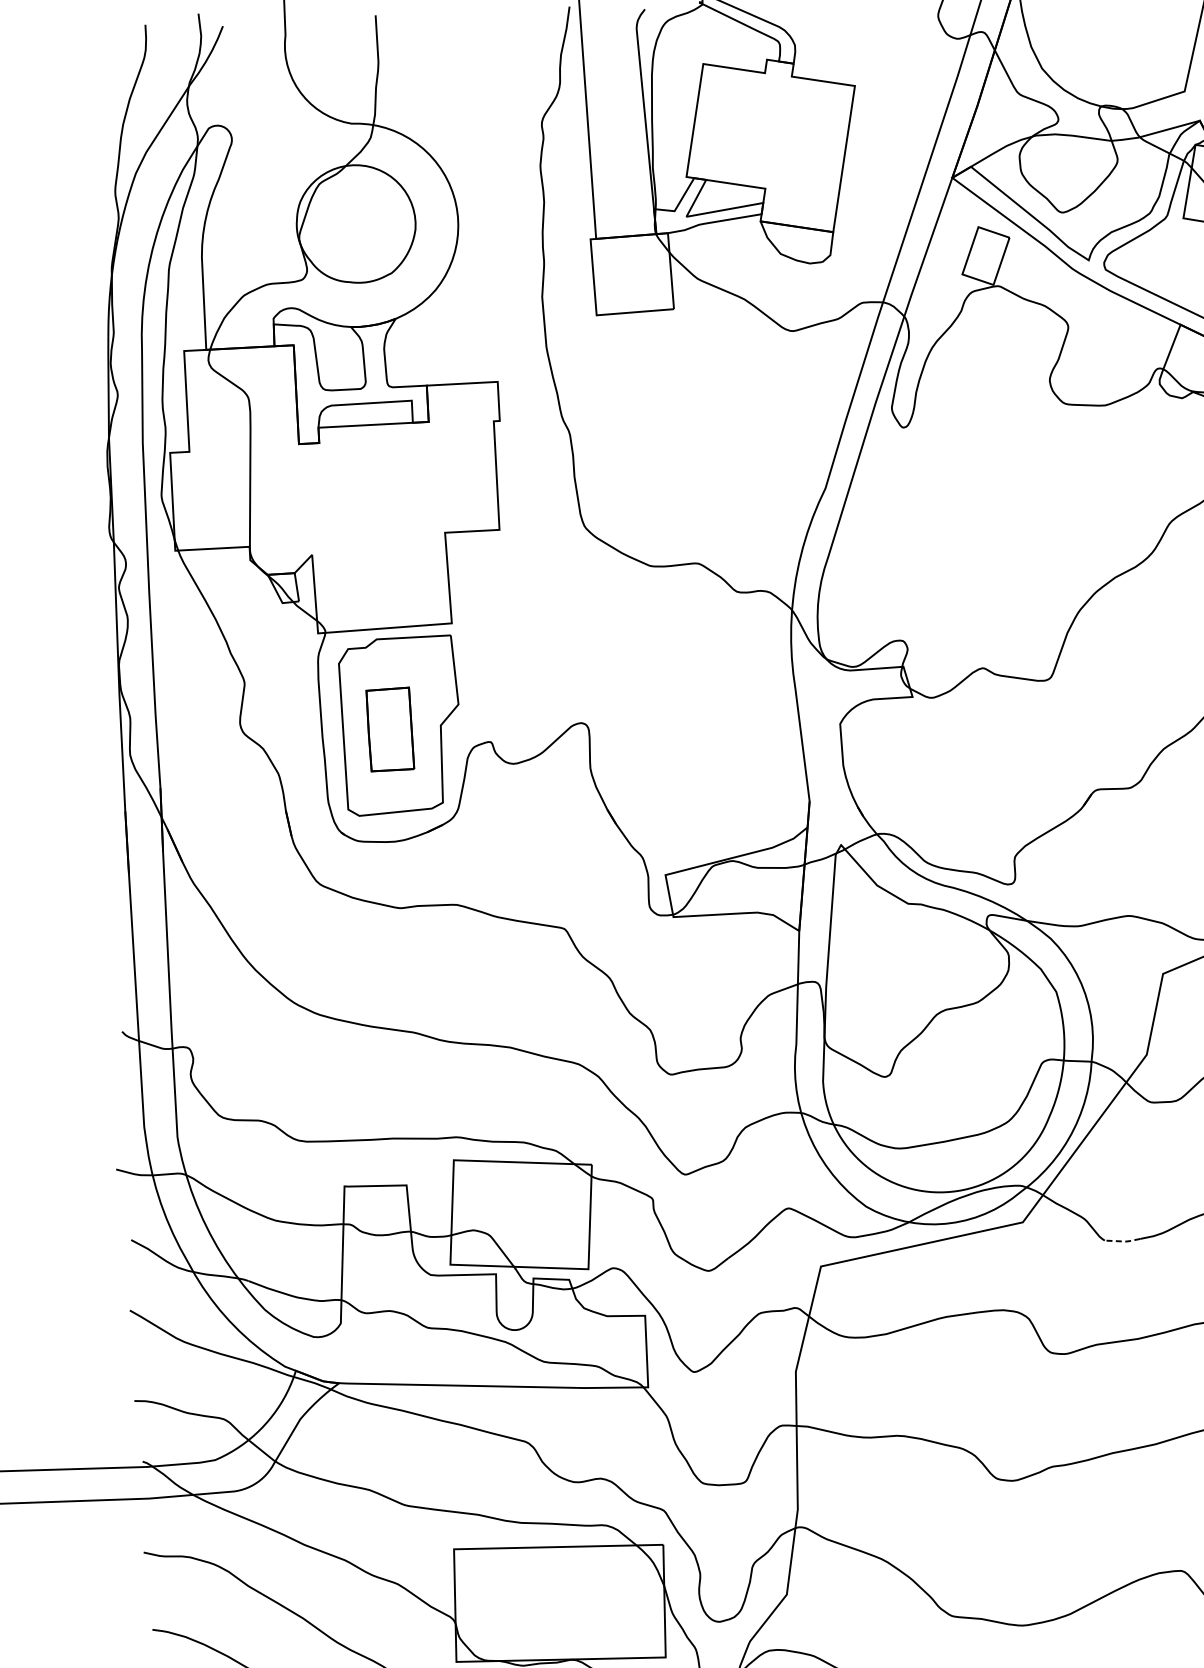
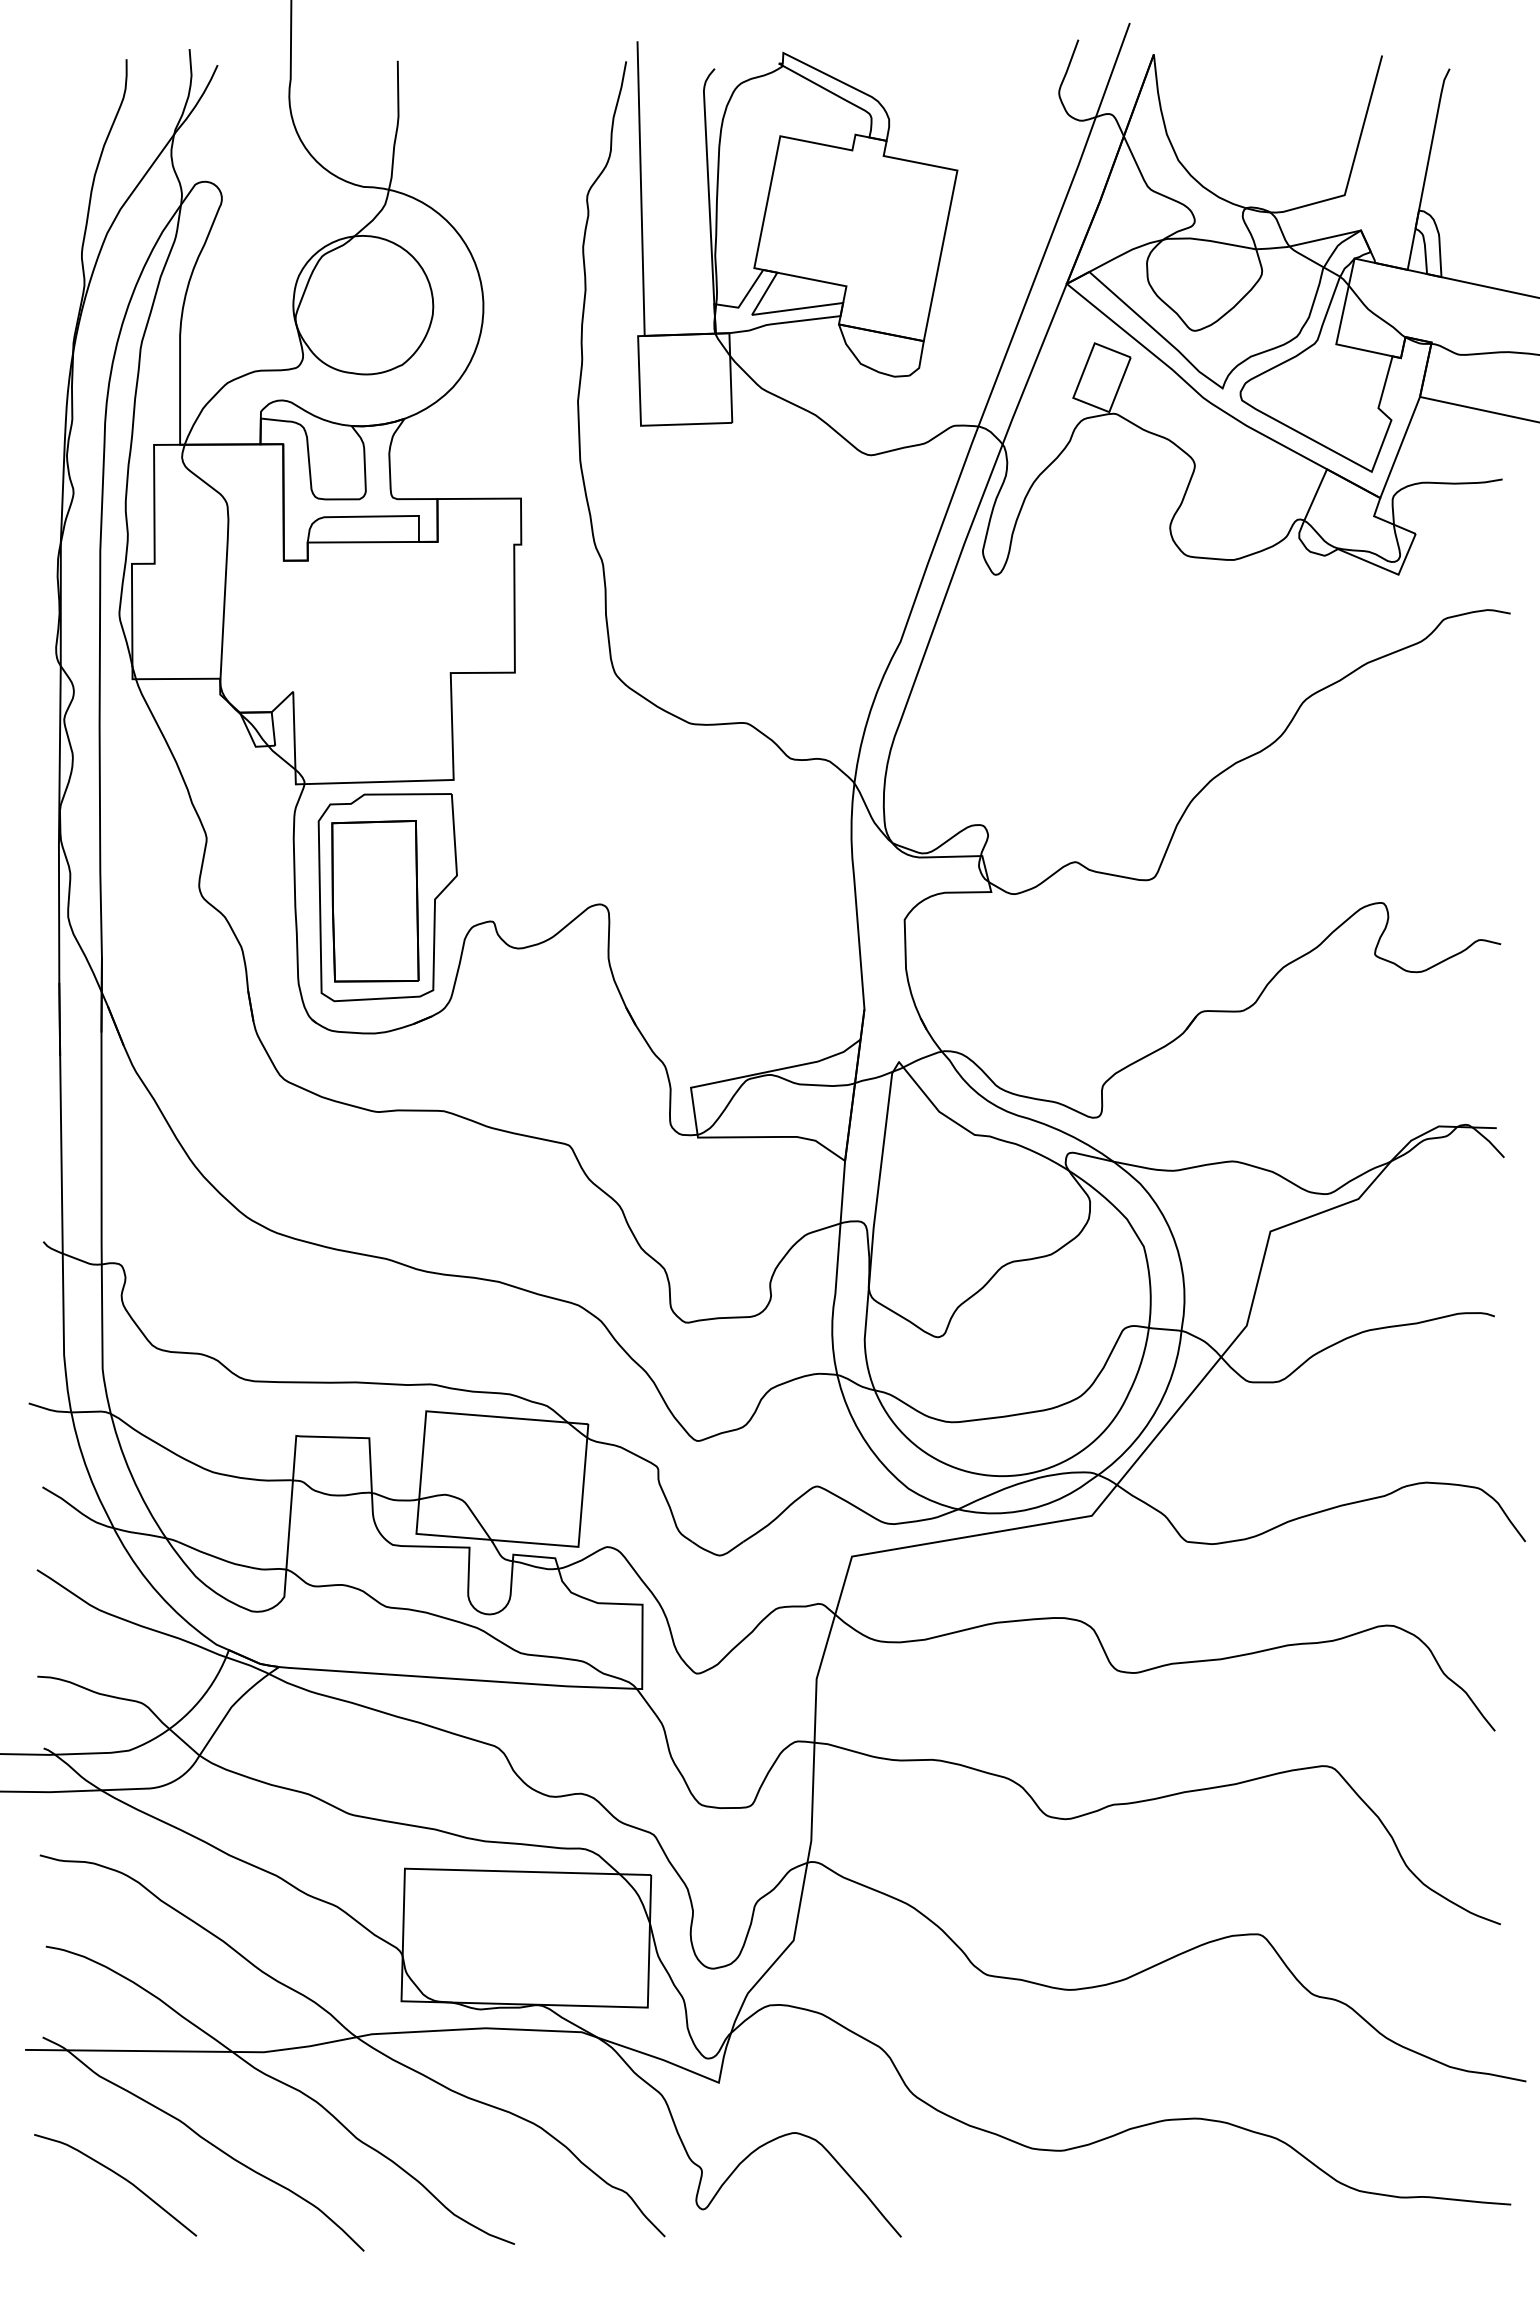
part: (390, 729) -> (375, 901), size x1.67
line: (1122, 1241) -> (1208, 1543), dashed -> solid

